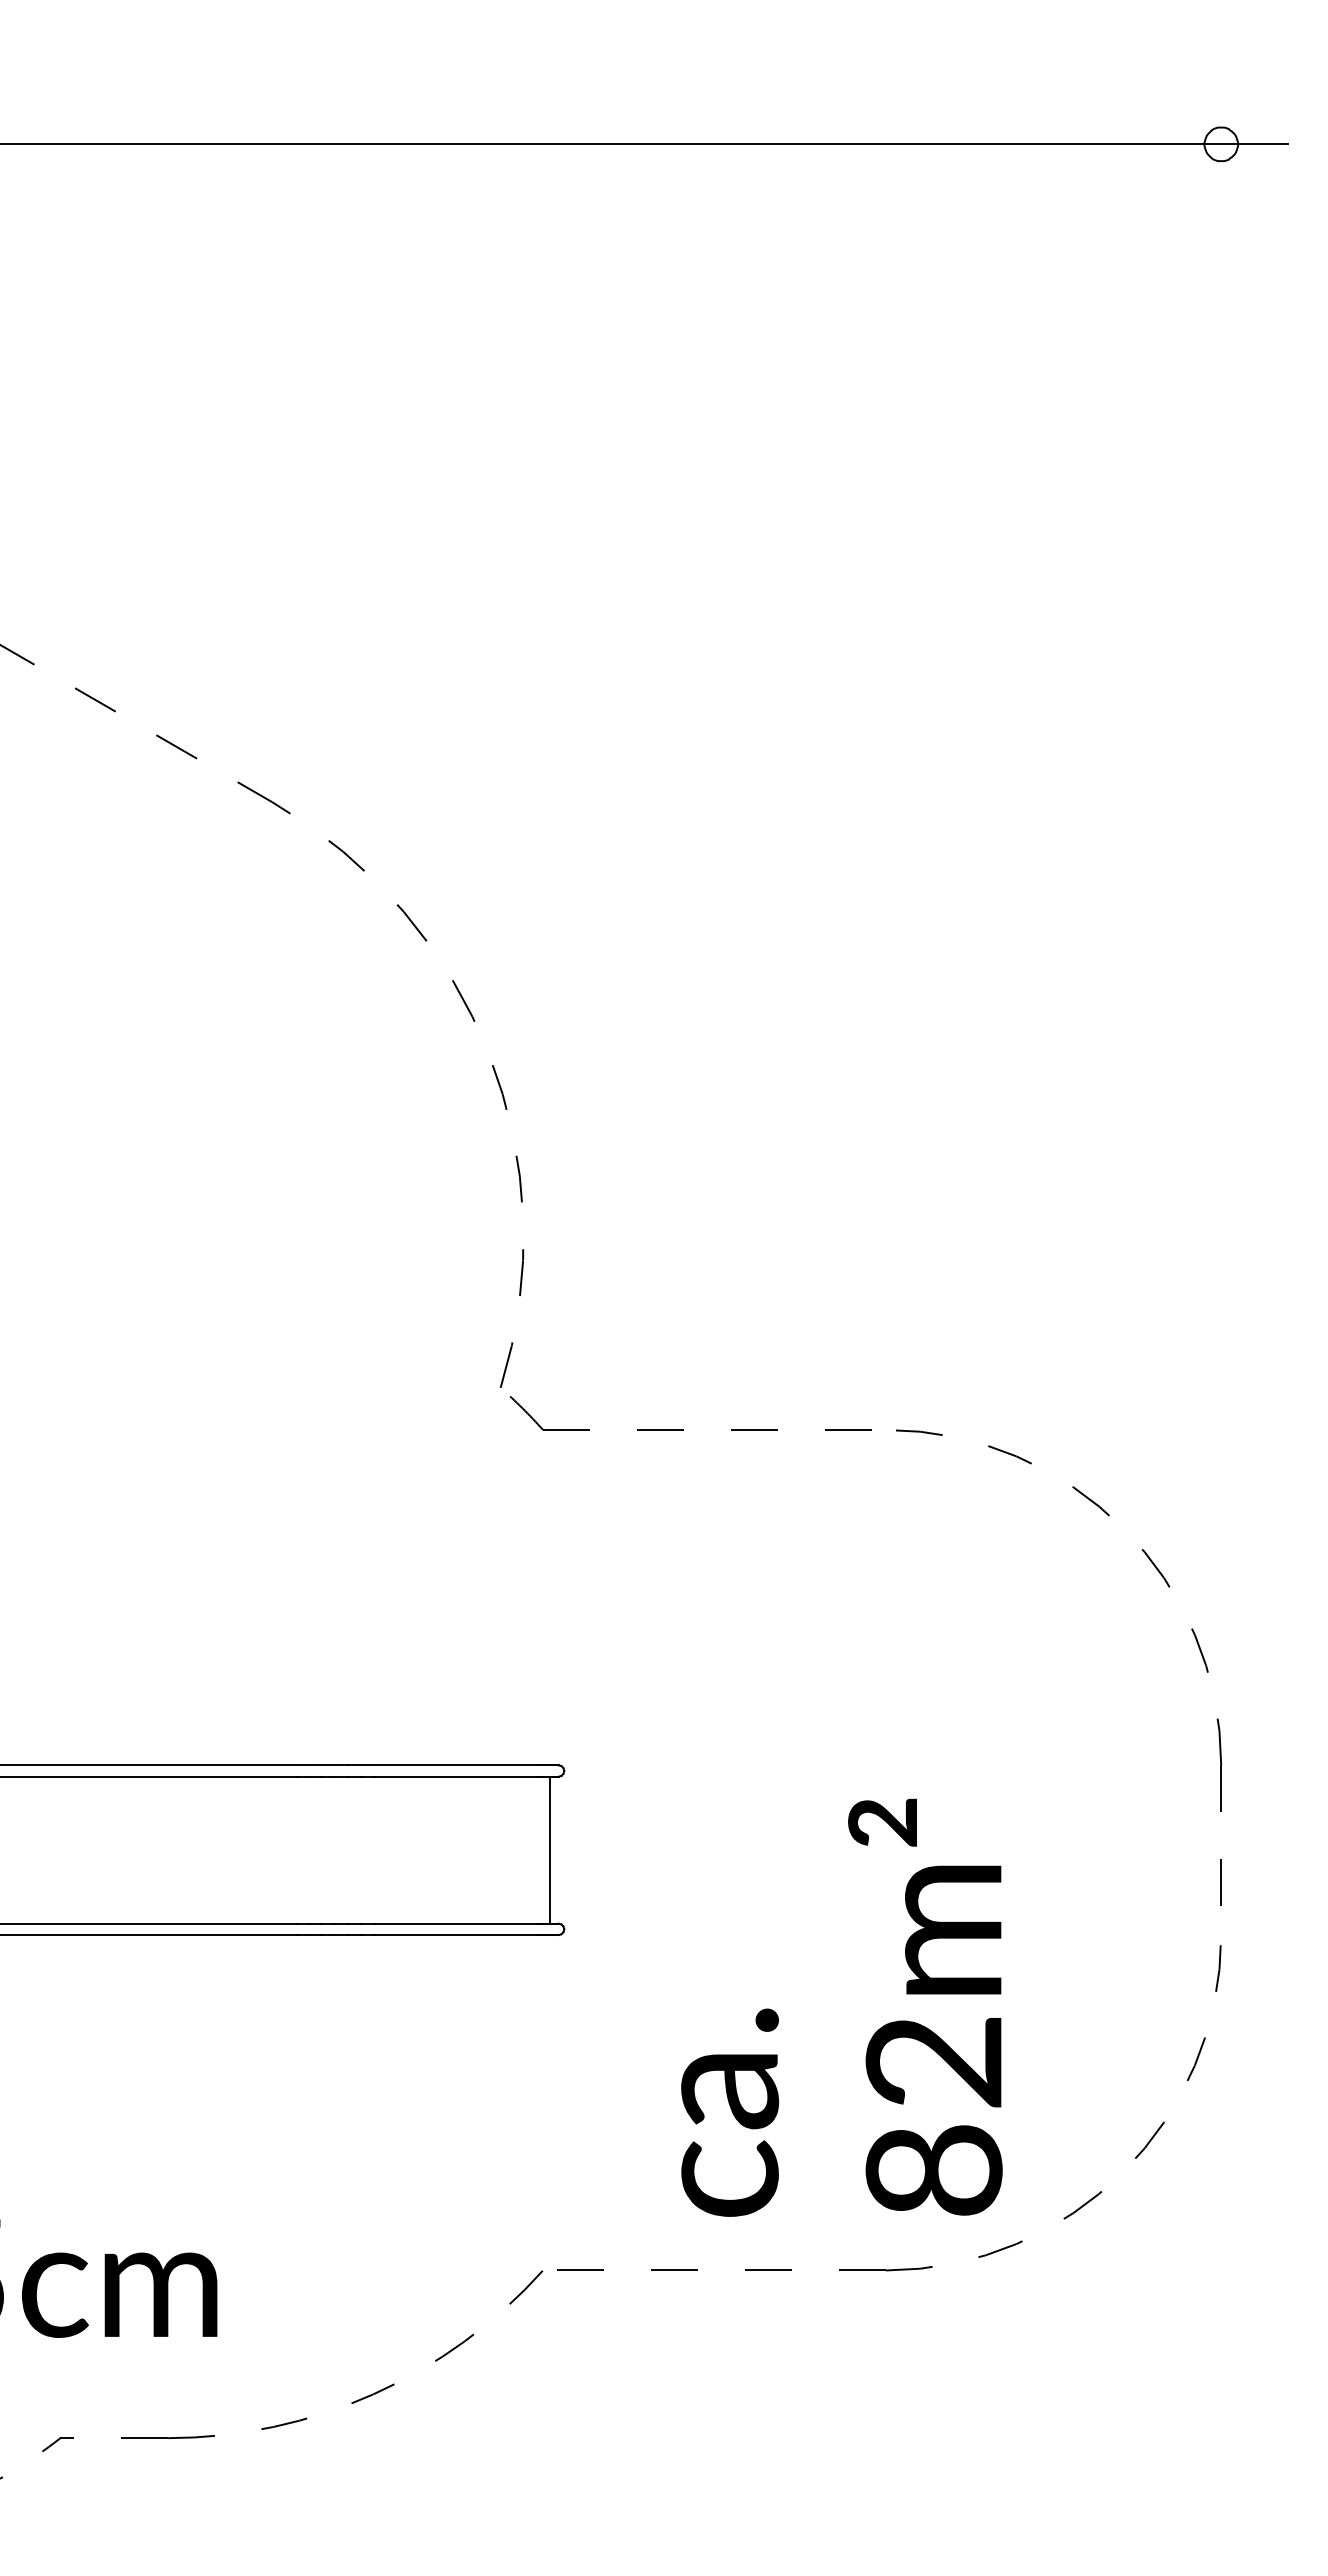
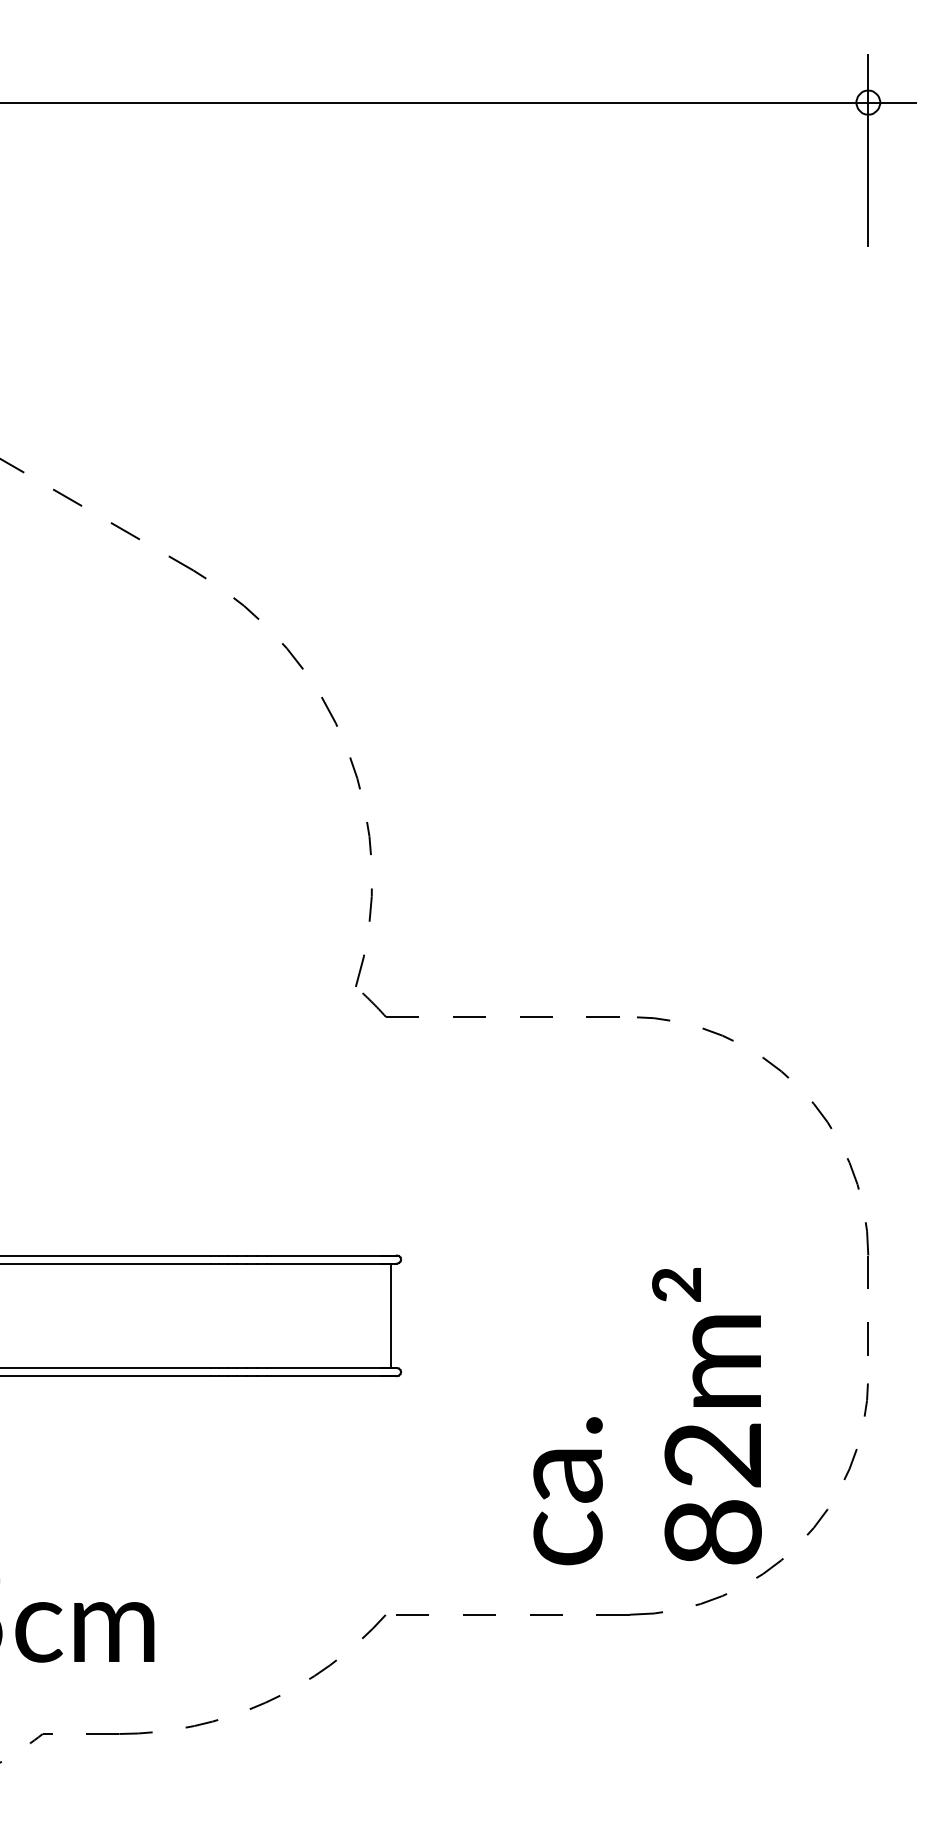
line: (1221, 211) -> (868, 150), added
text: (841, 2007) -> (647, 1416), moved

